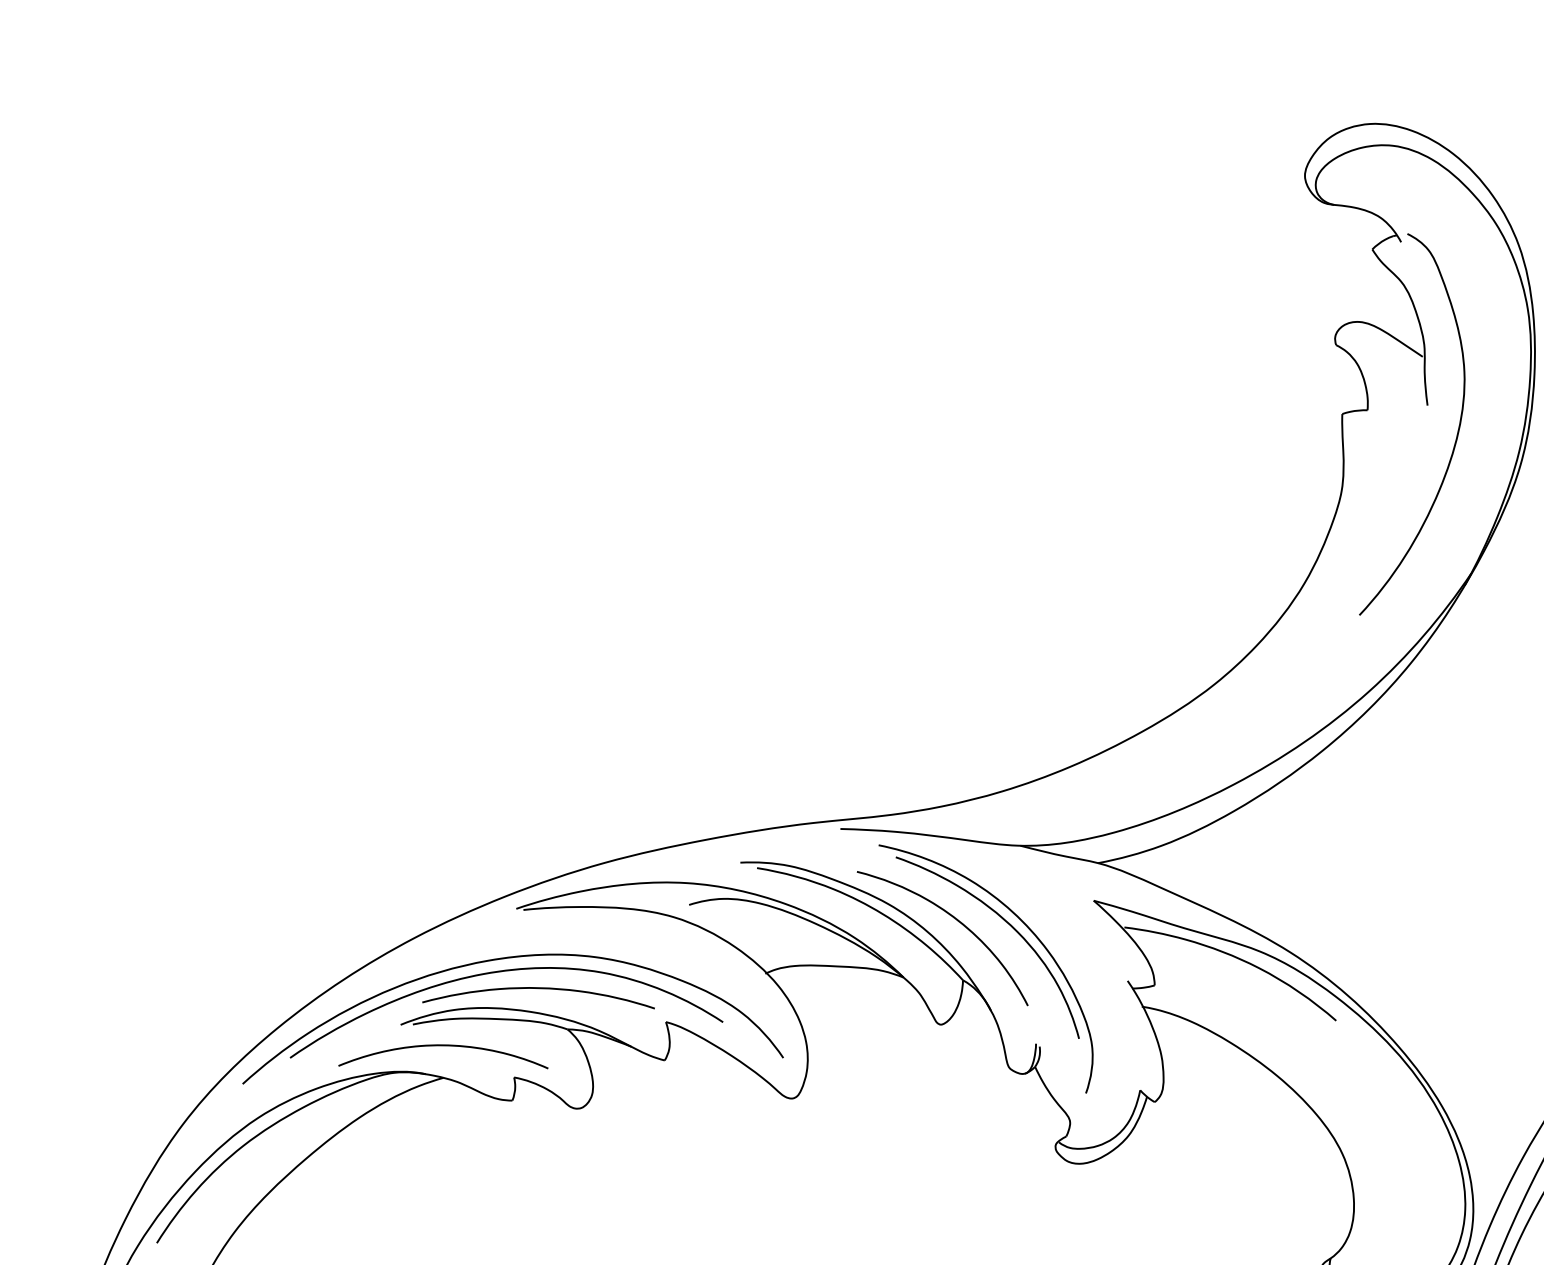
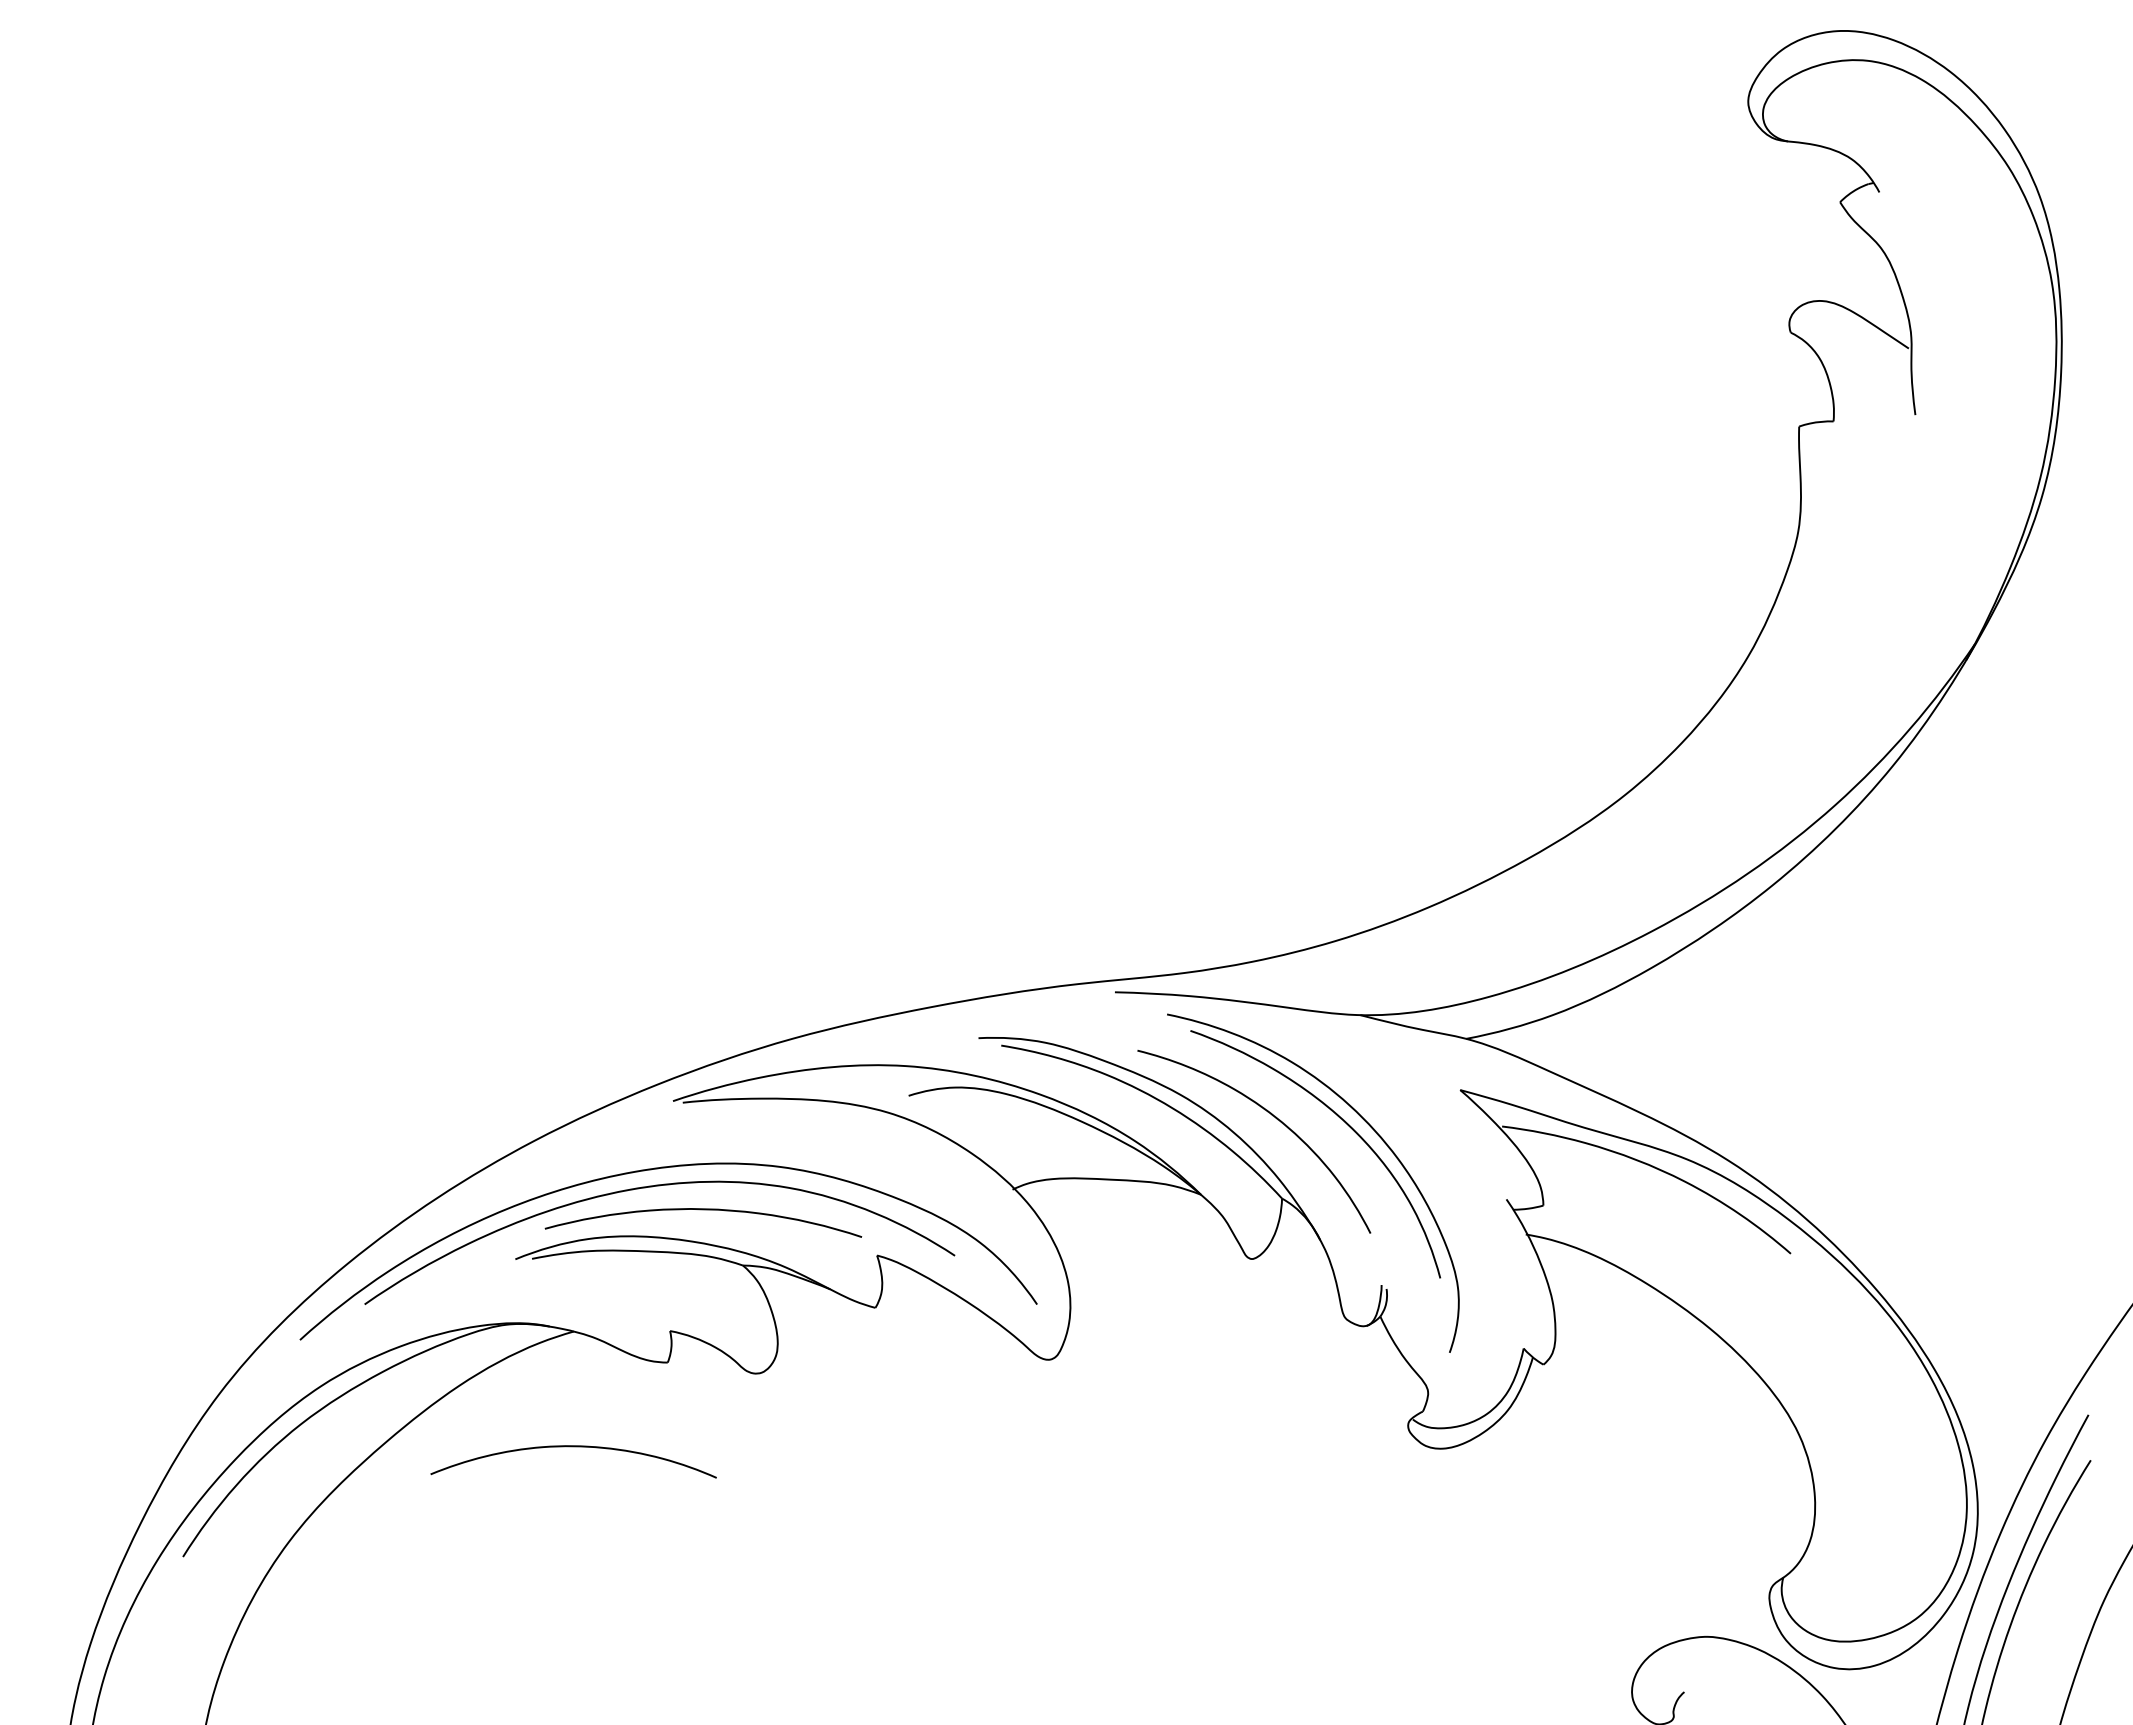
curve: (1456, 433) -> (1955, 453), removed
curve: (443, 1046) -> (573, 1447), moved

